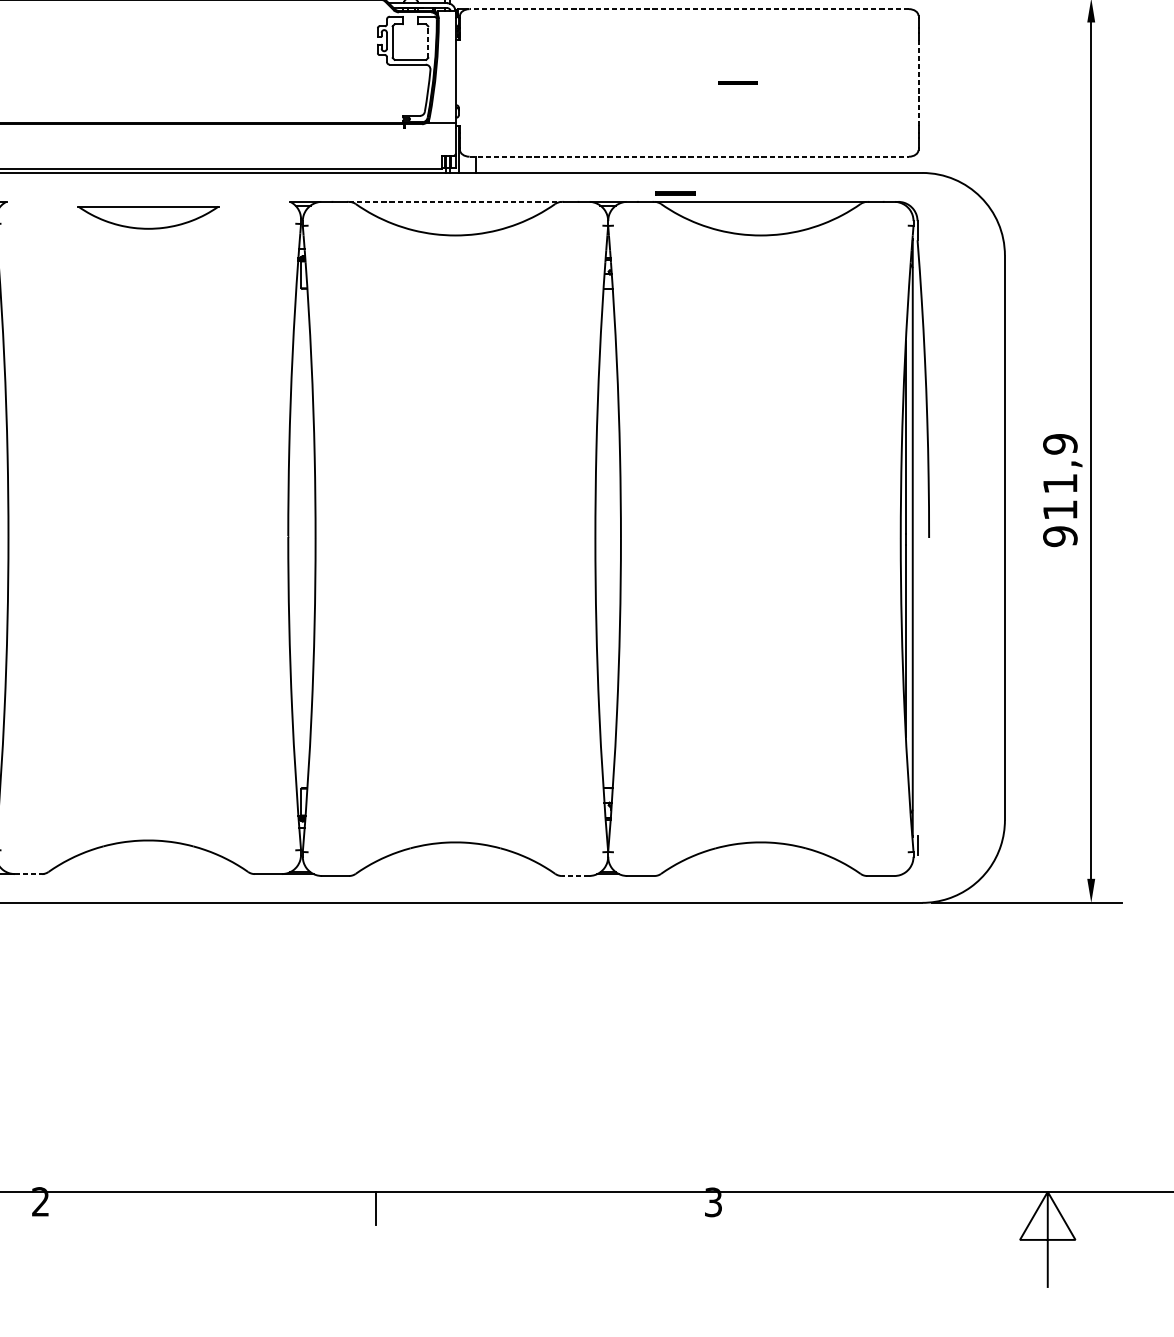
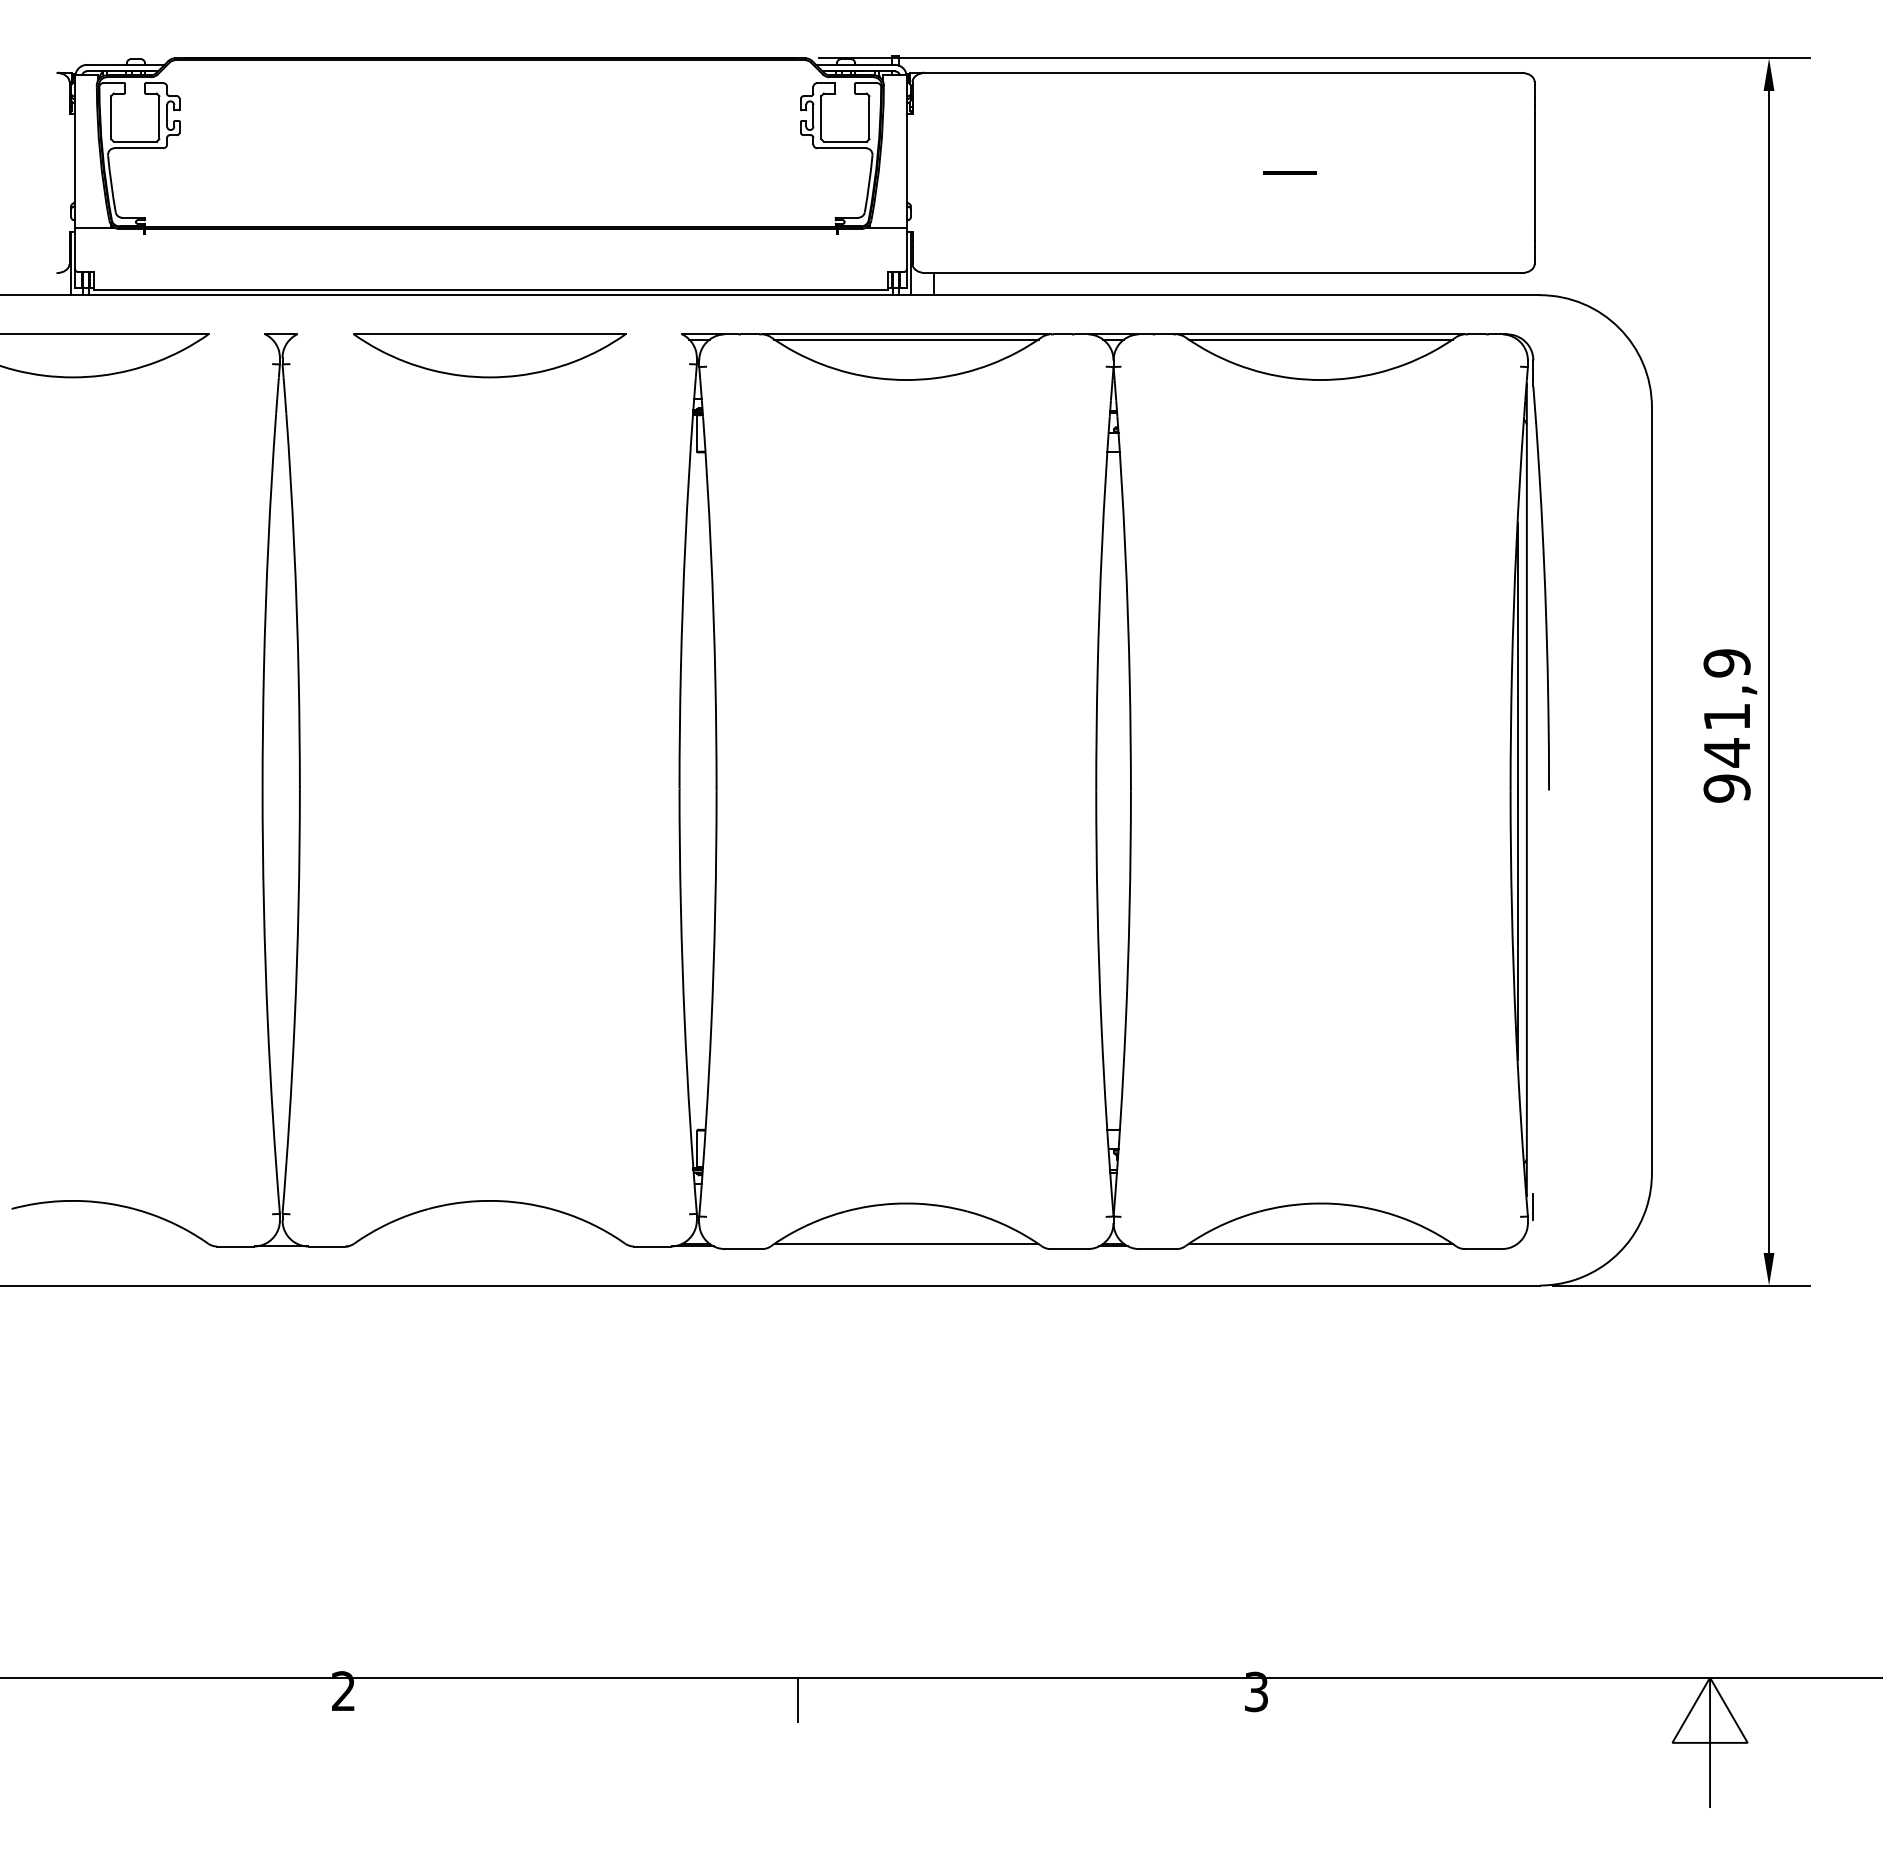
line: (689, 8) -> (1223, 72), dashed -> solid
line: (428, 42) -> (869, 117), dashed -> solid
line: (918, 83) -> (1534, 173), dashed -> solid
line: (689, 156) -> (1224, 273), dashed -> solid
line: (675, 193) -> (1204, 322), removed
line: (455, 201) -> (906, 334), dashed -> solid
line: (455, 205) -> (906, 339), added
line: (760, 205) -> (1320, 339), added
part: (148, 217) -> (489, 355), size x1.43
text: (1059, 510) -> (1726, 752), 911,9 -> 941,9
line: (455, 871) -> (906, 1243), added
line: (760, 871) -> (1320, 1243), added
line: (28, 874) -> (327, 1246), dashed -> solid
line: (574, 876) -> (1068, 1249), dashed -> solid

